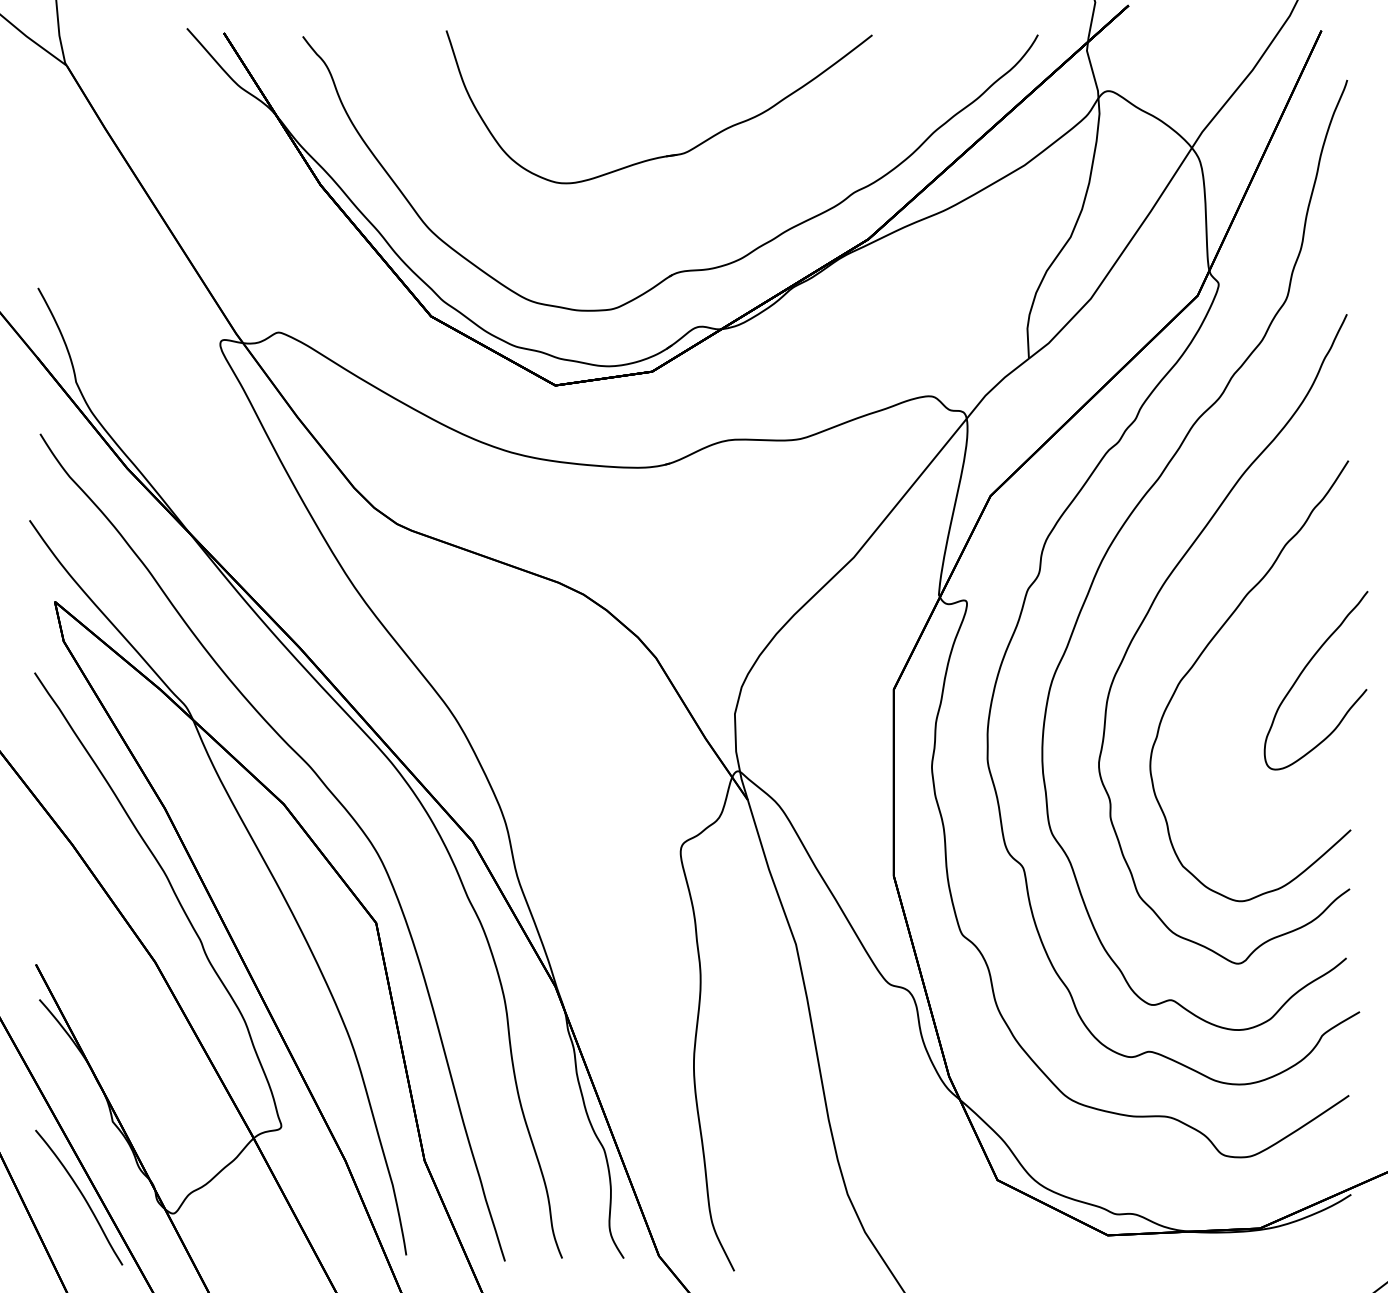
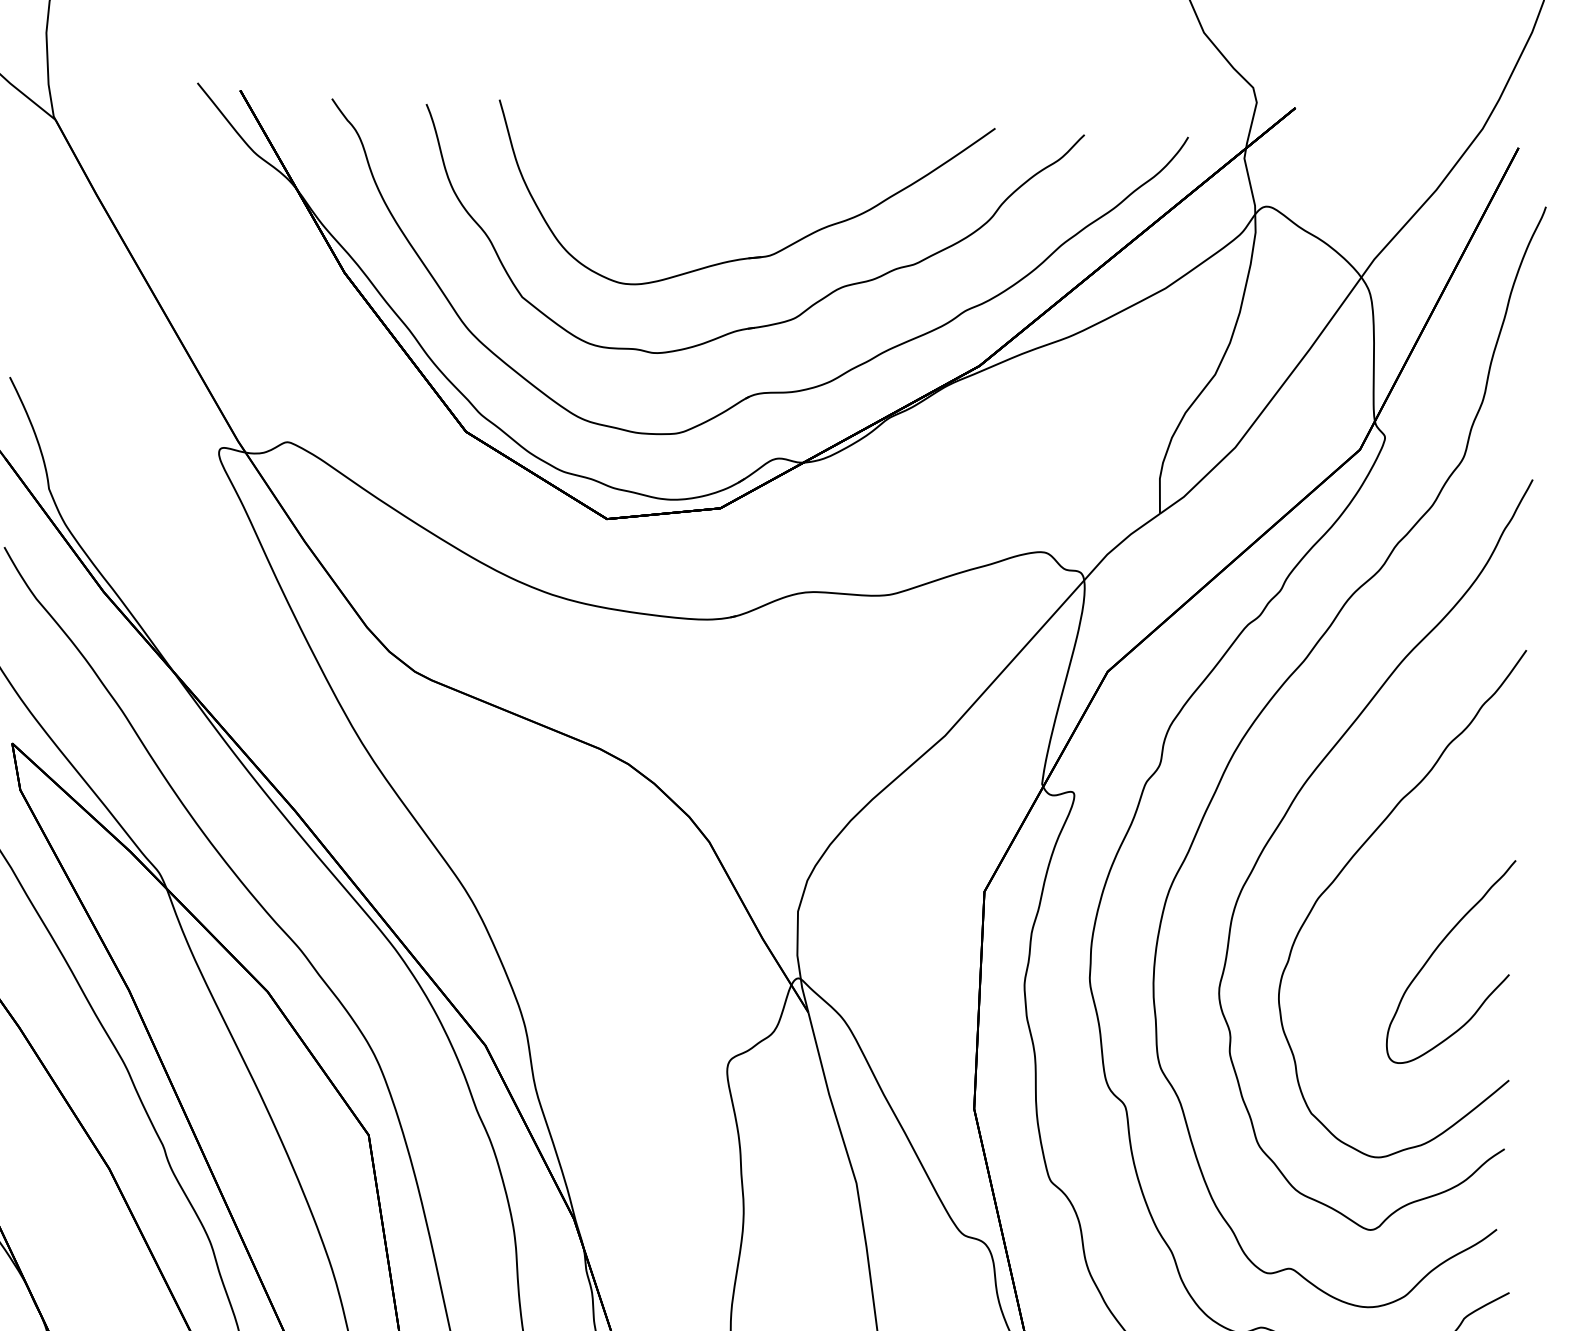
part: (683, 212) -> (765, 324), added
curve: (1302, 673) -> (1435, 952), moved

